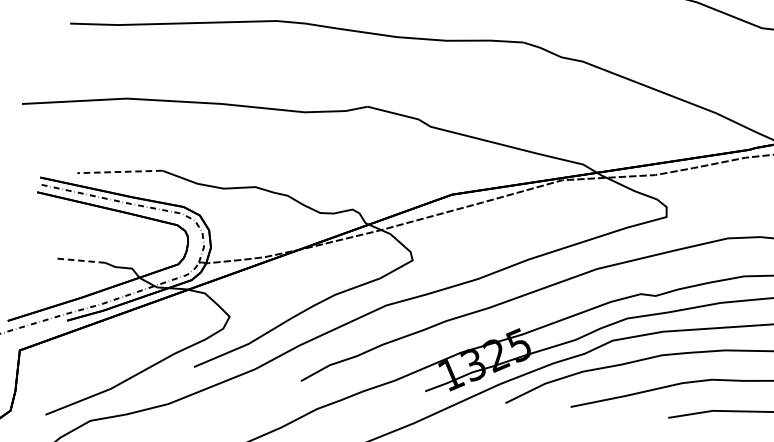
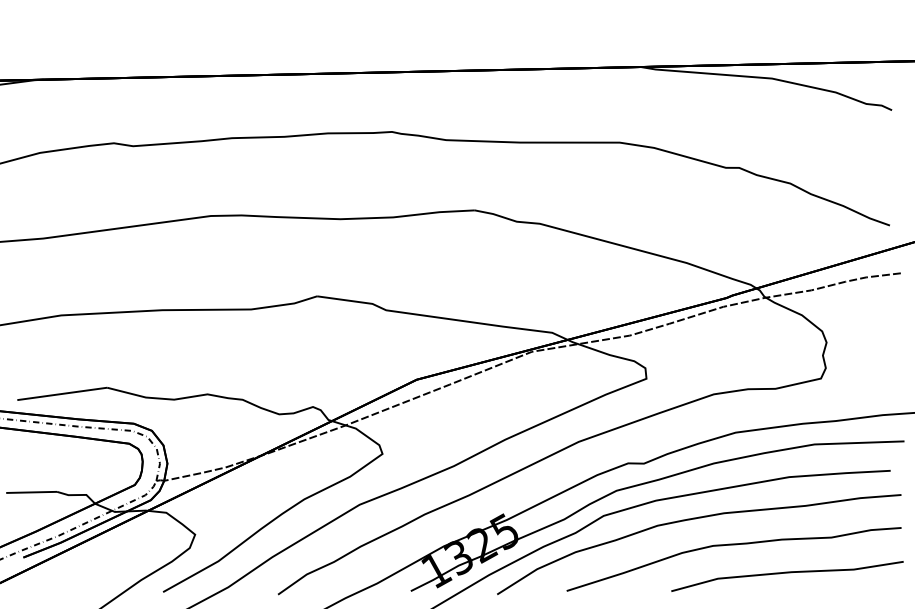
line: (119, 172) -> (61, 394), dashed -> solid
line: (81, 260) -> (31, 492), dashed -> solid

